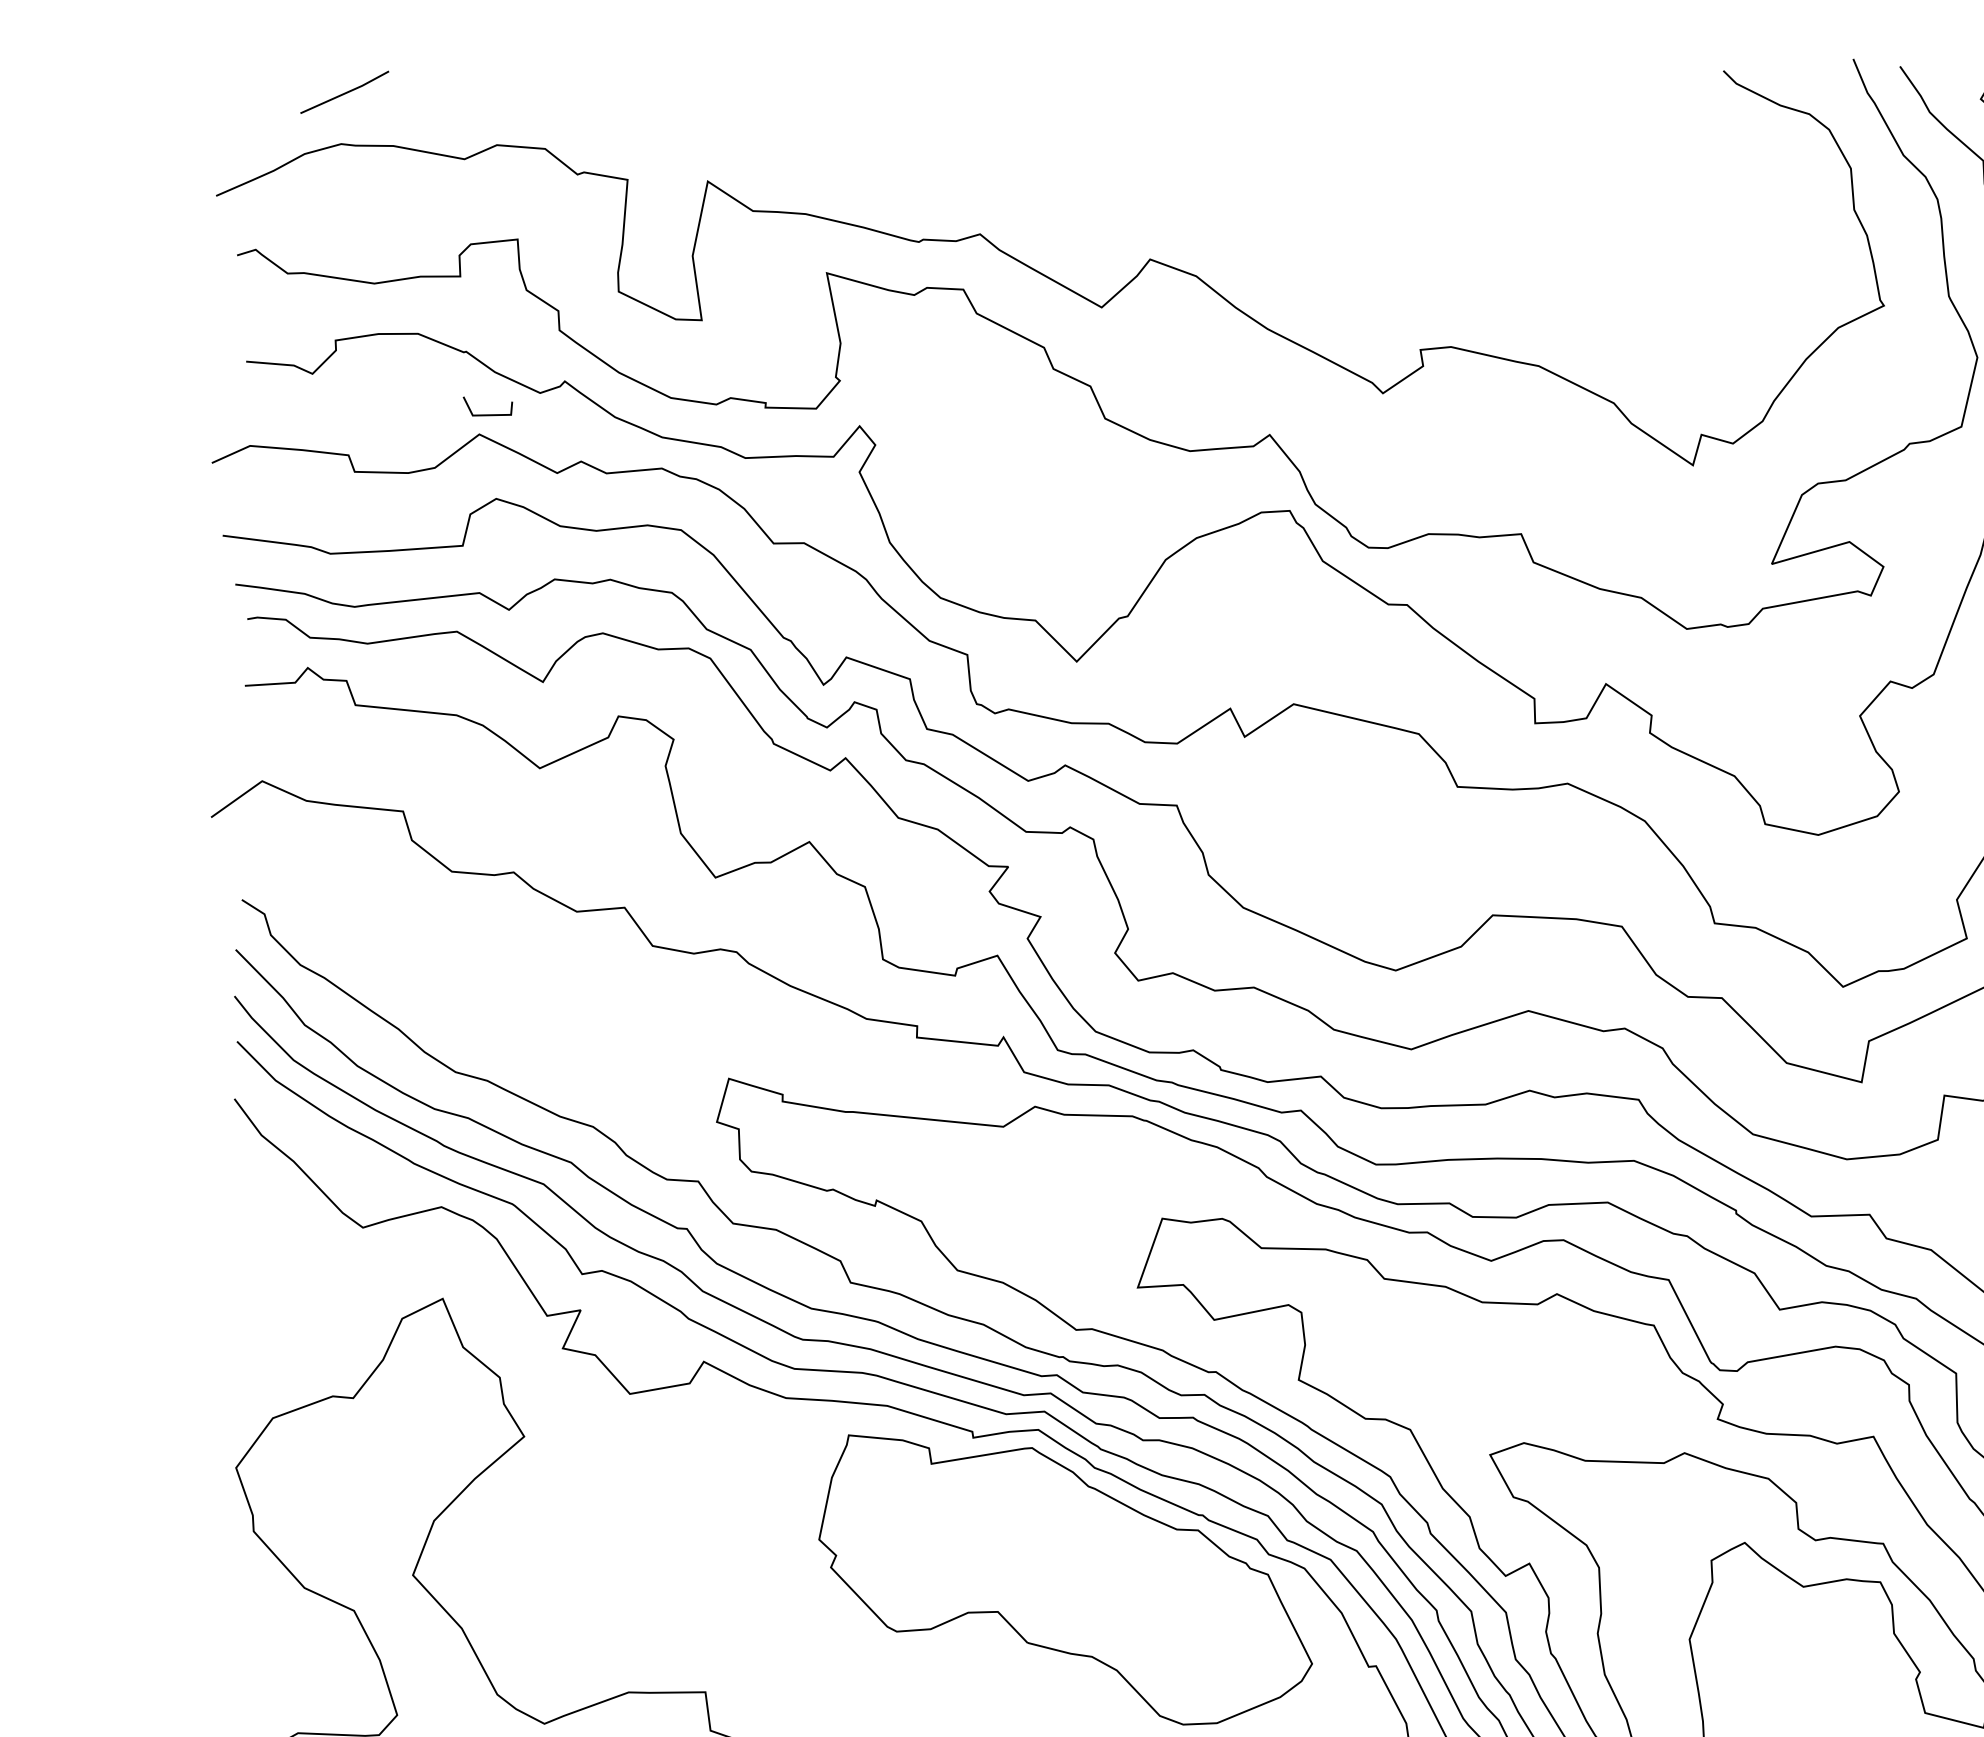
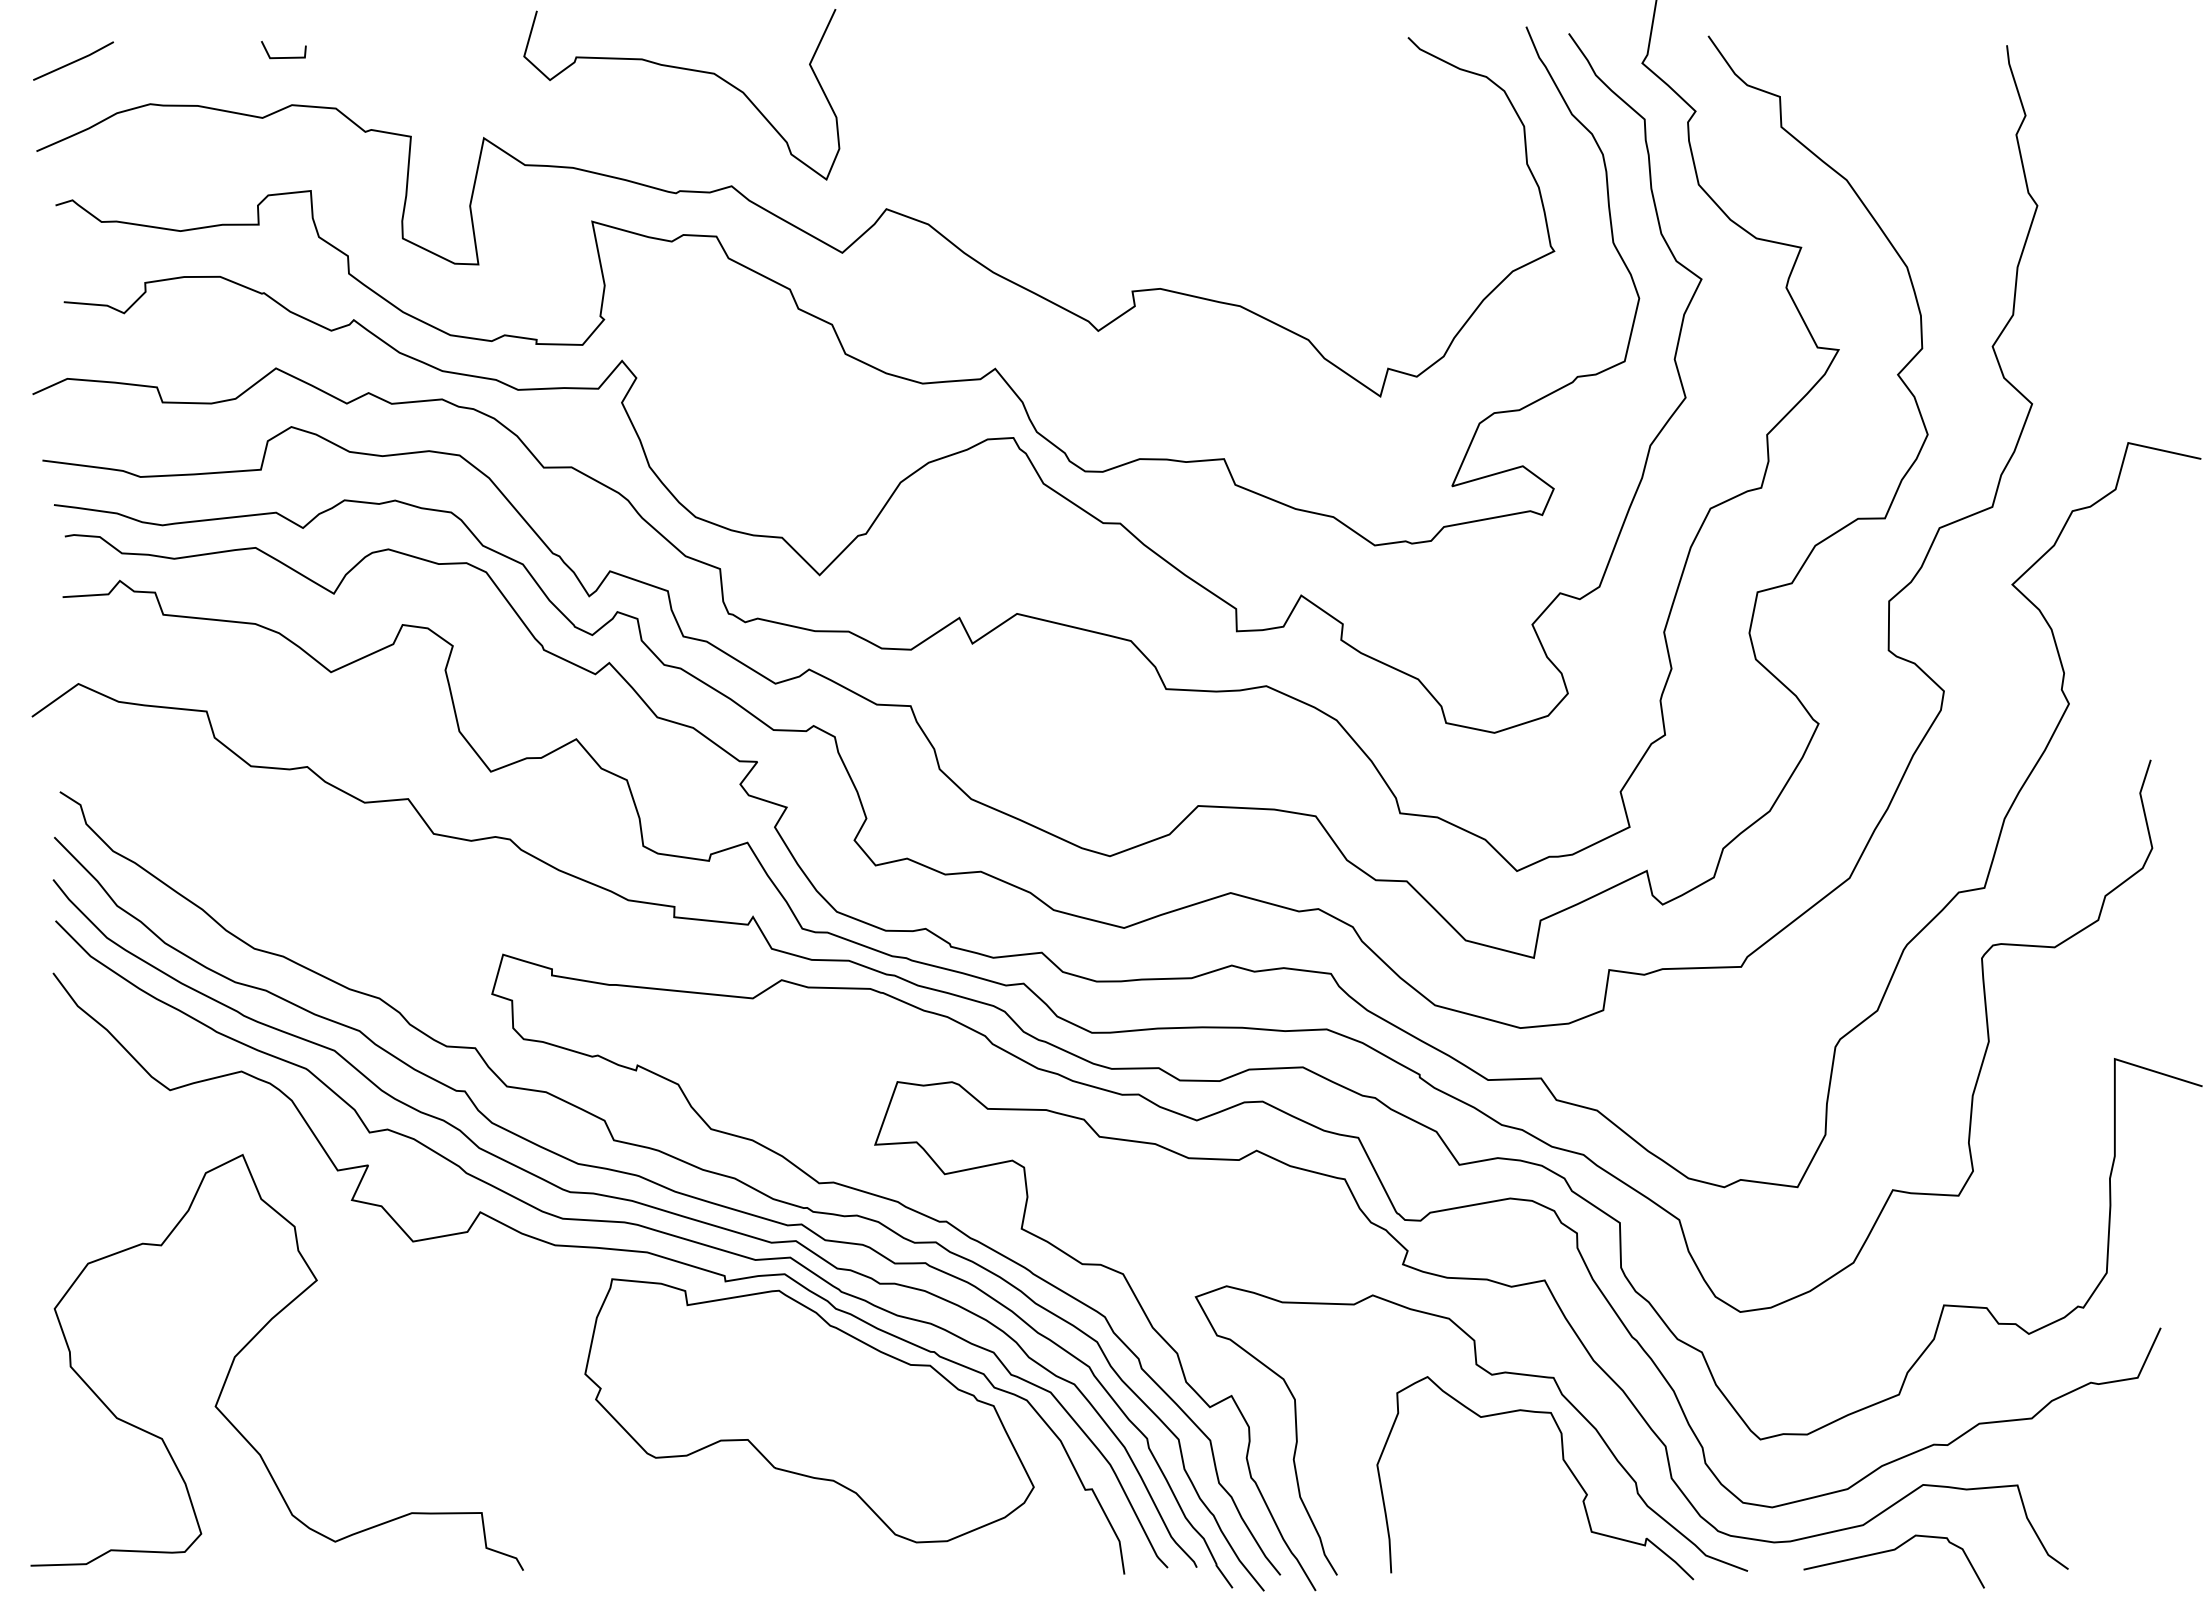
line: (345, 91) -> (74, 60), moved
curve: (931, 107) -> (687, 70), added
line: (487, 414) -> (283, 57), moved

